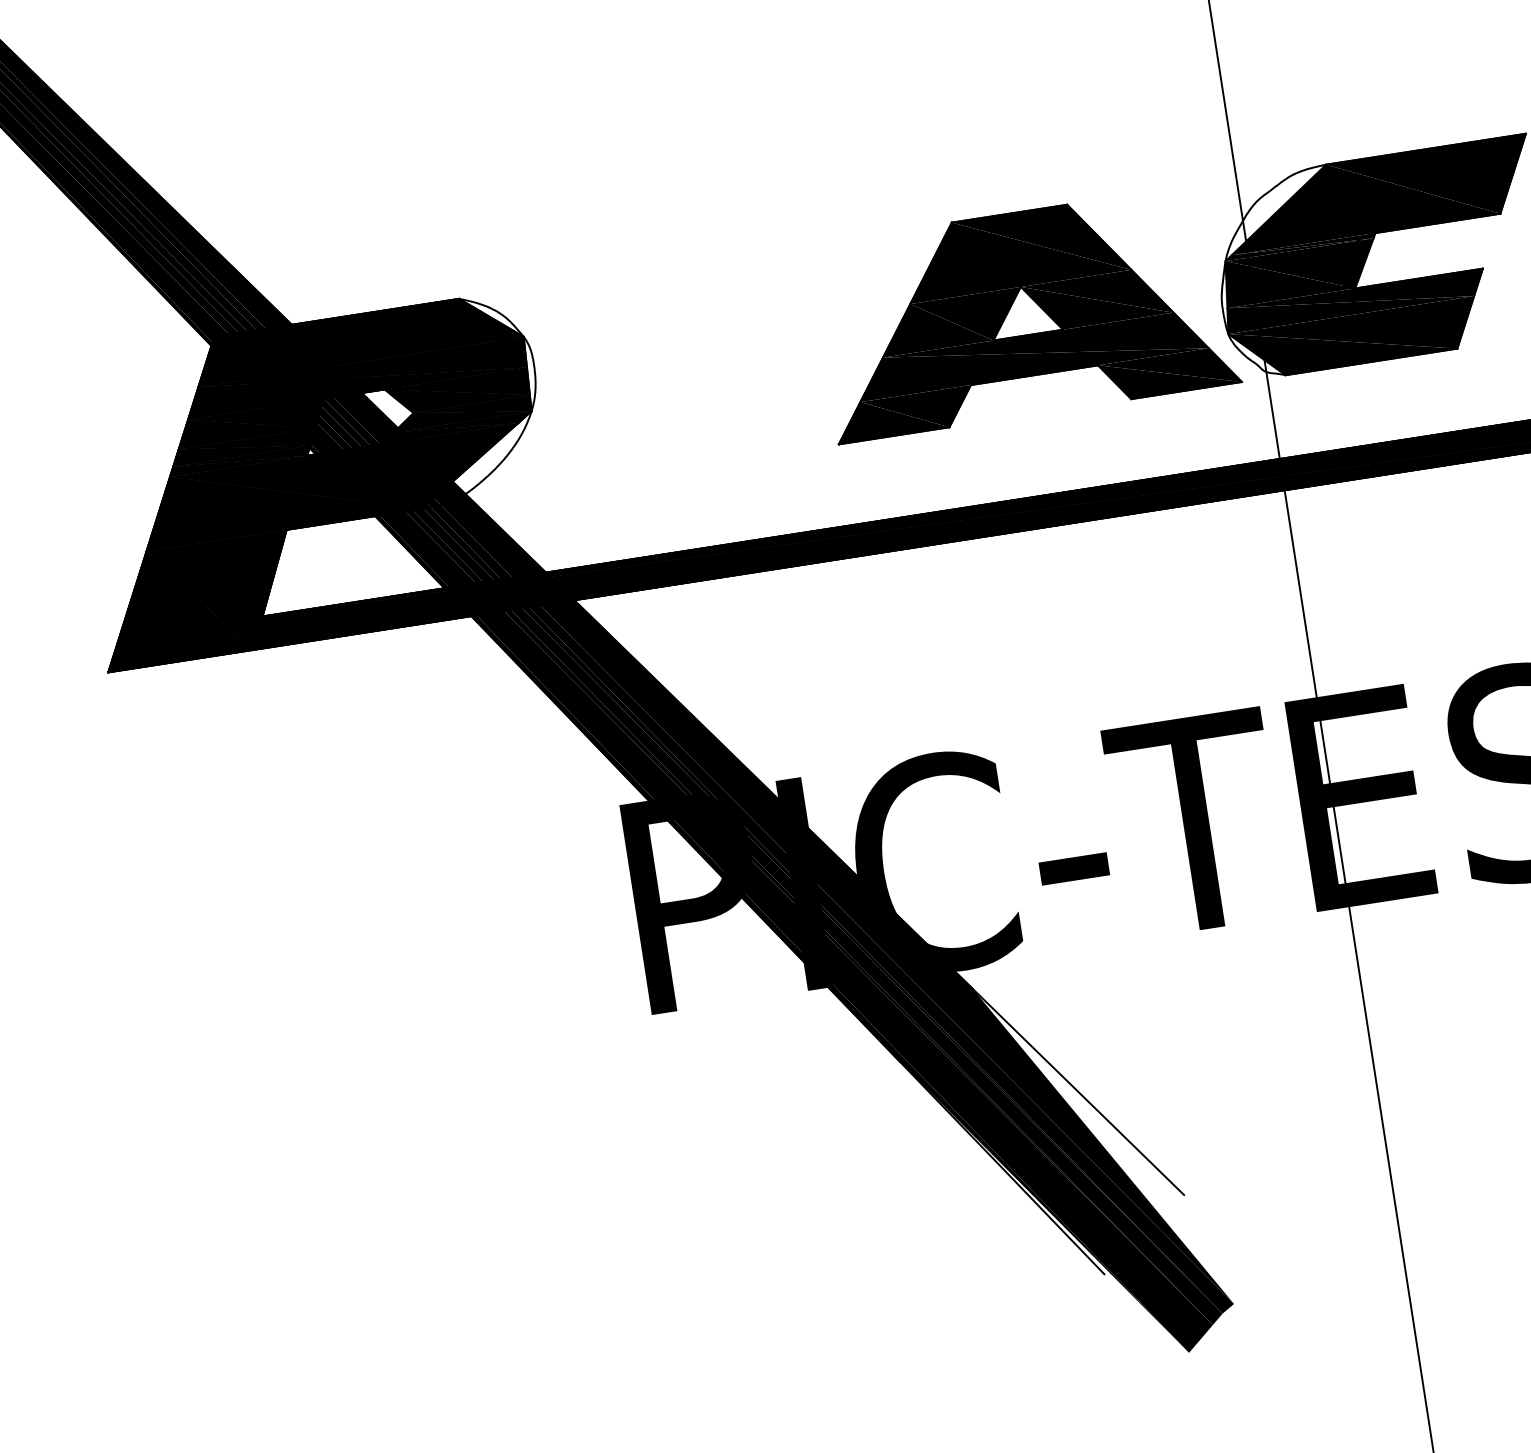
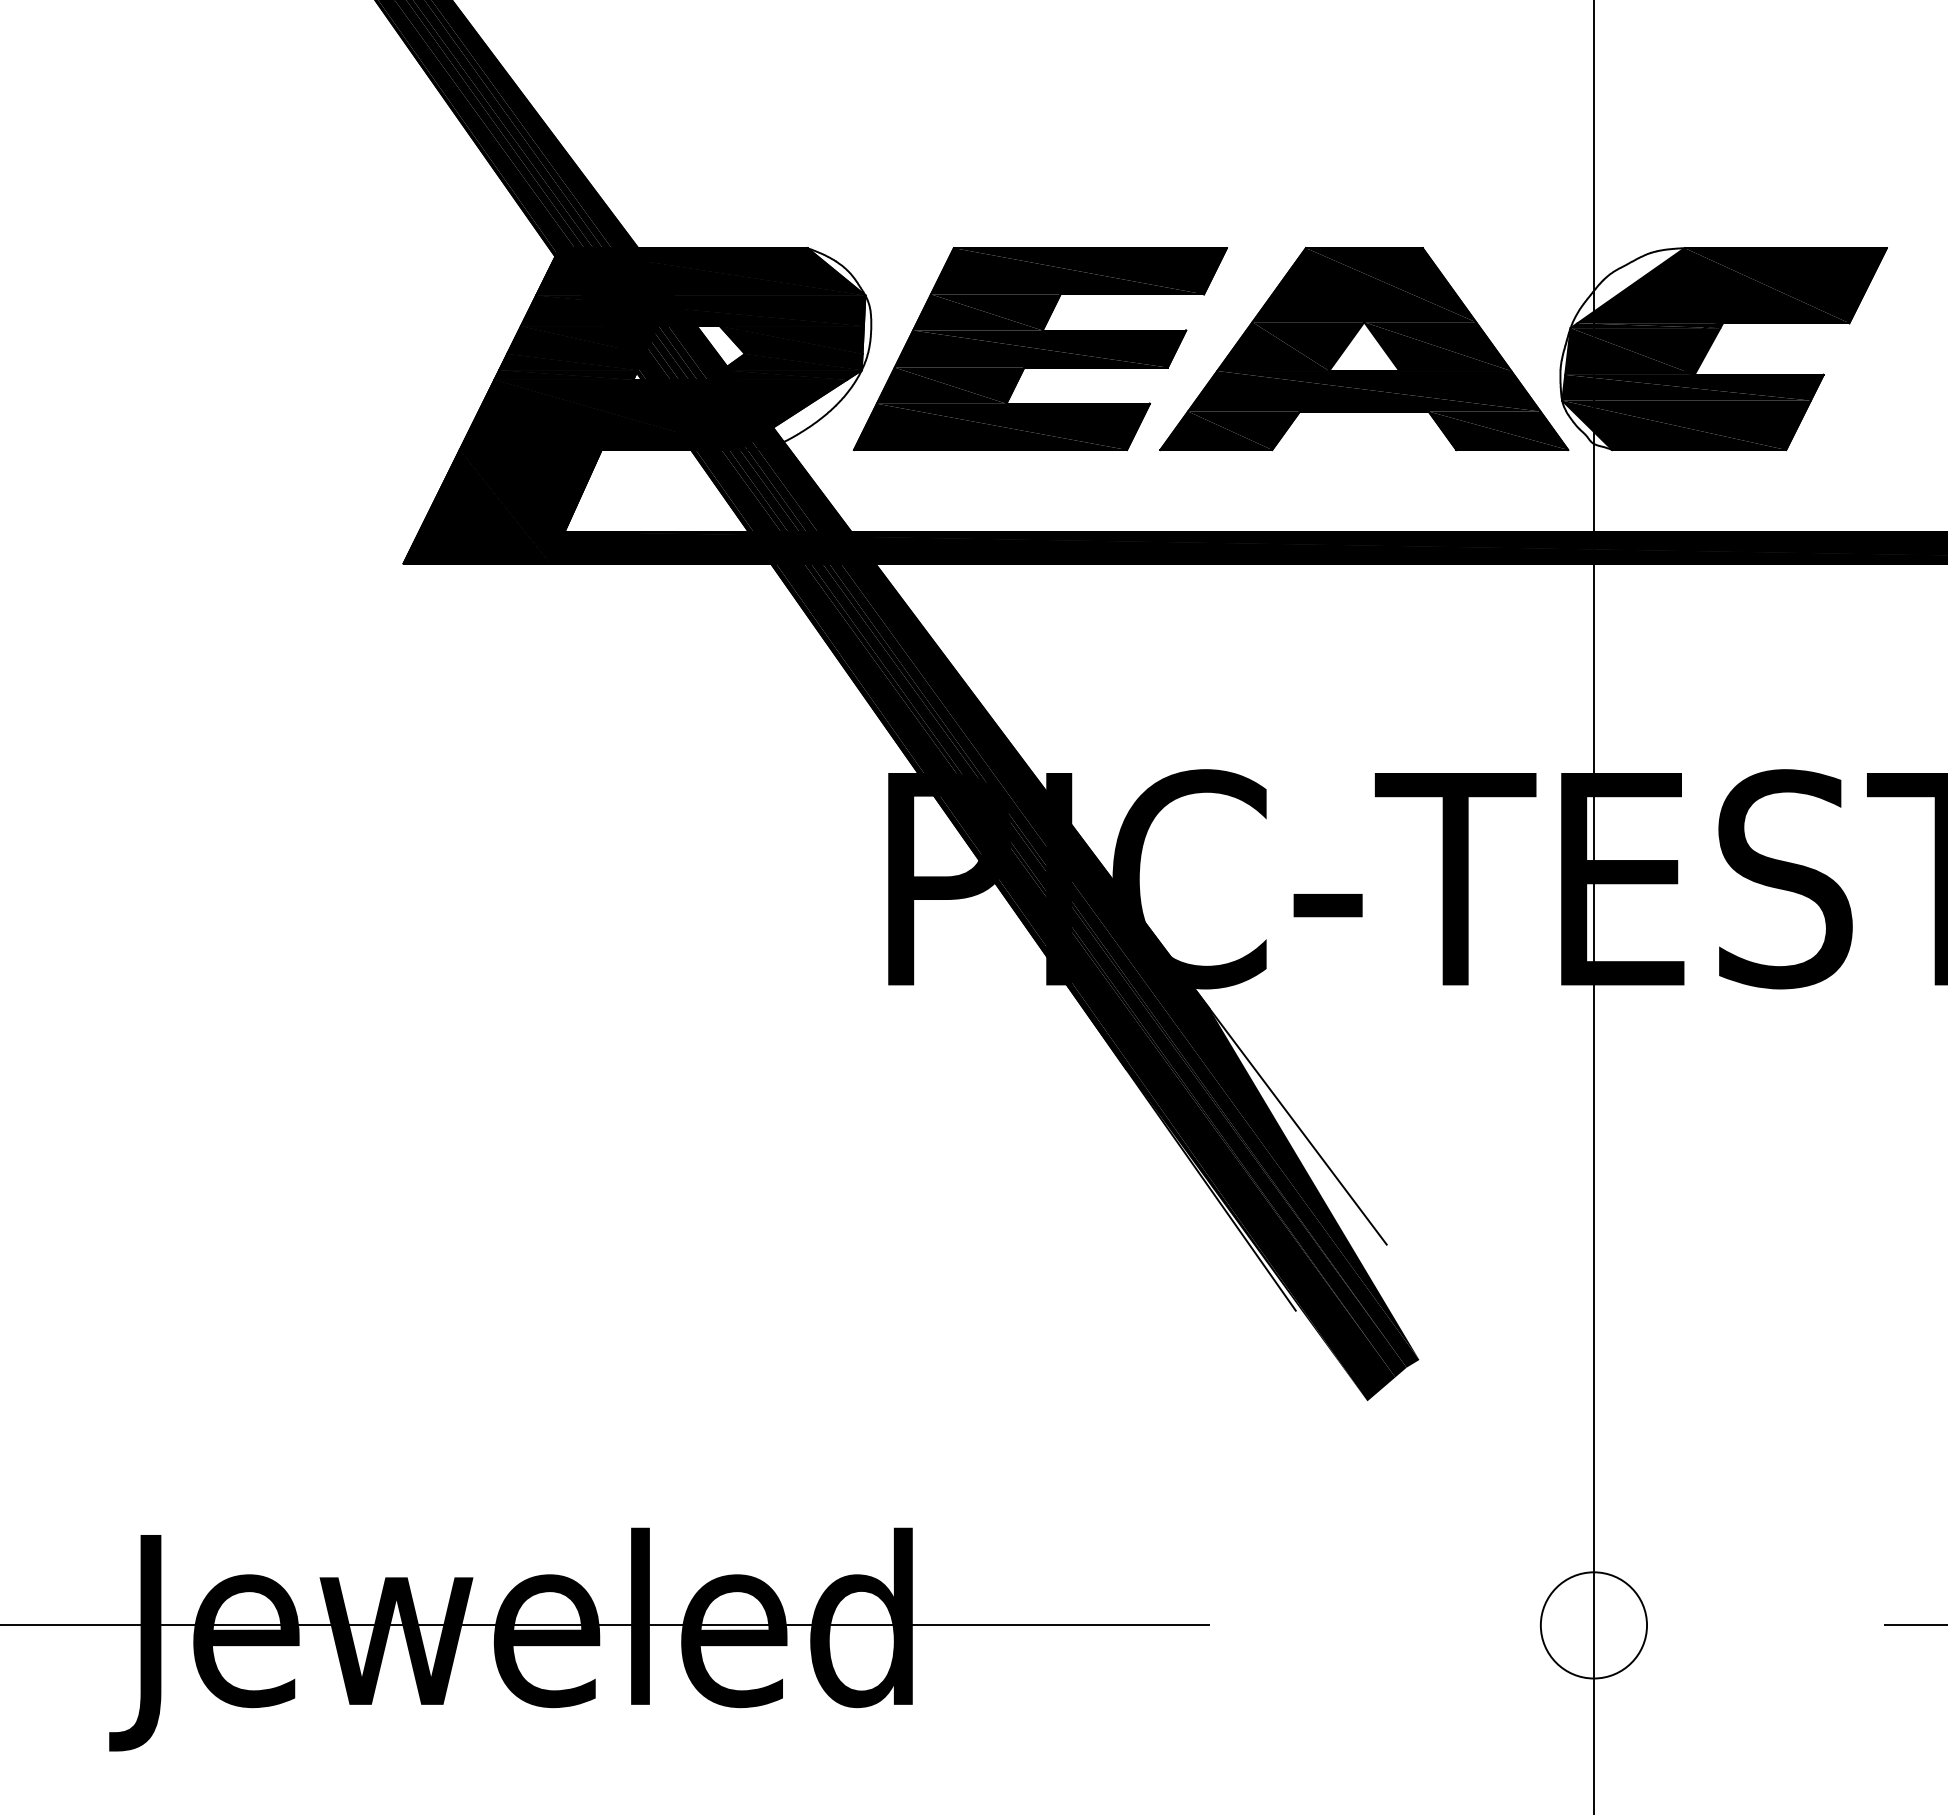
part: (705, 363) -> (1040, 349), added

